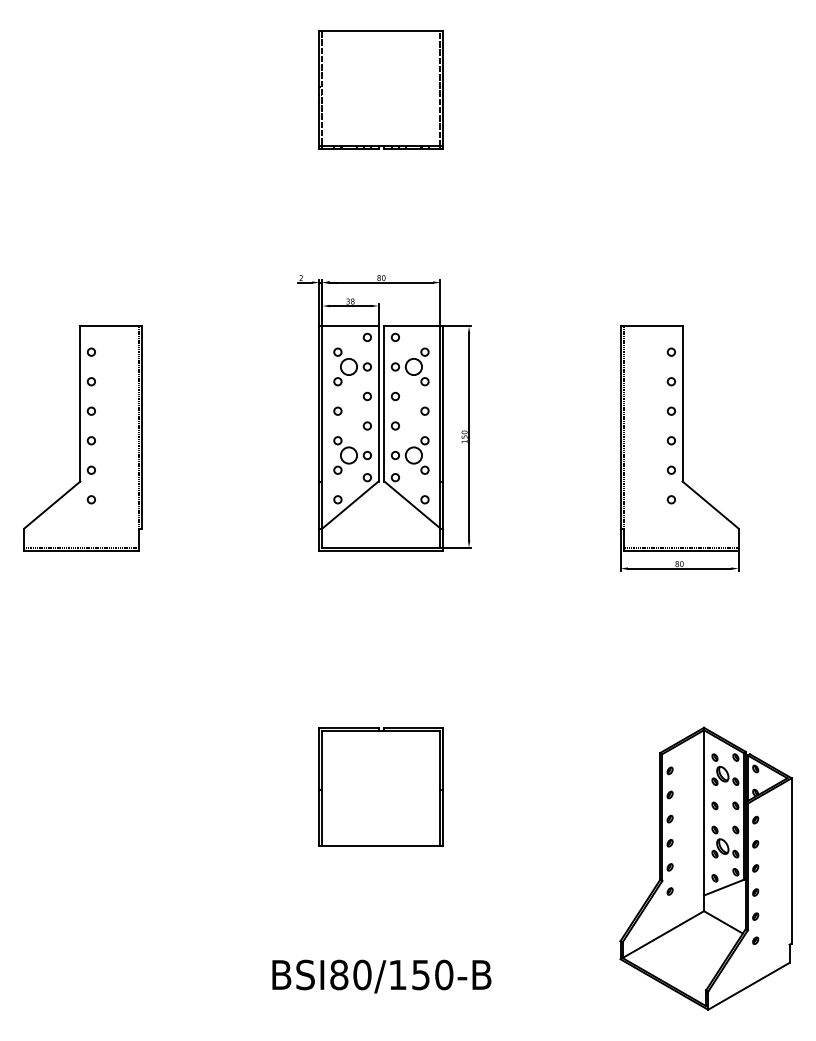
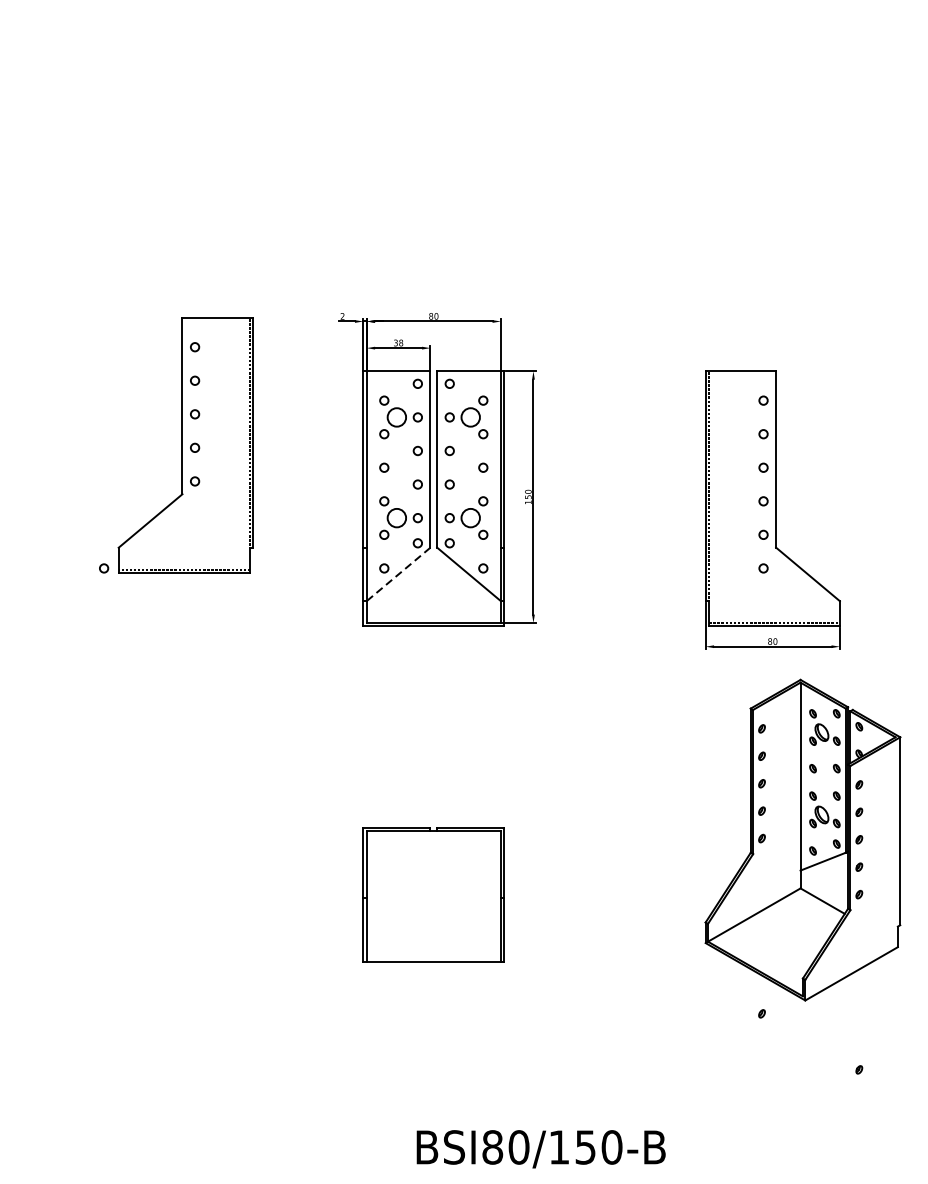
part: (380, 89) -> (432, 101), removed
part: (82, 438) -> (184, 445), moved
line: (350, 505) -> (398, 574), solid -> dashed
part: (705, 868) -> (802, 839), moved
text: (381, 976) -> (540, 1149), moved

